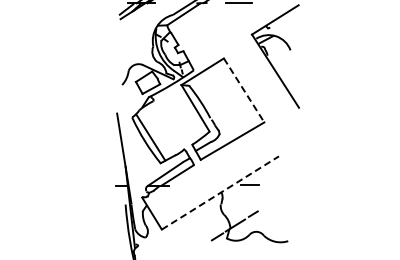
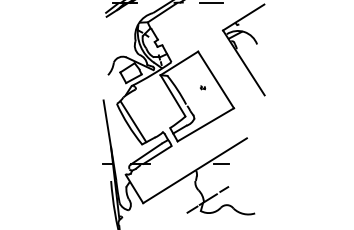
line: (244, 90) -> (216, 80), dashed -> solid
part: (228, 98) -> (202, 87), added
line: (220, 192) -> (195, 170), dashed -> solid

